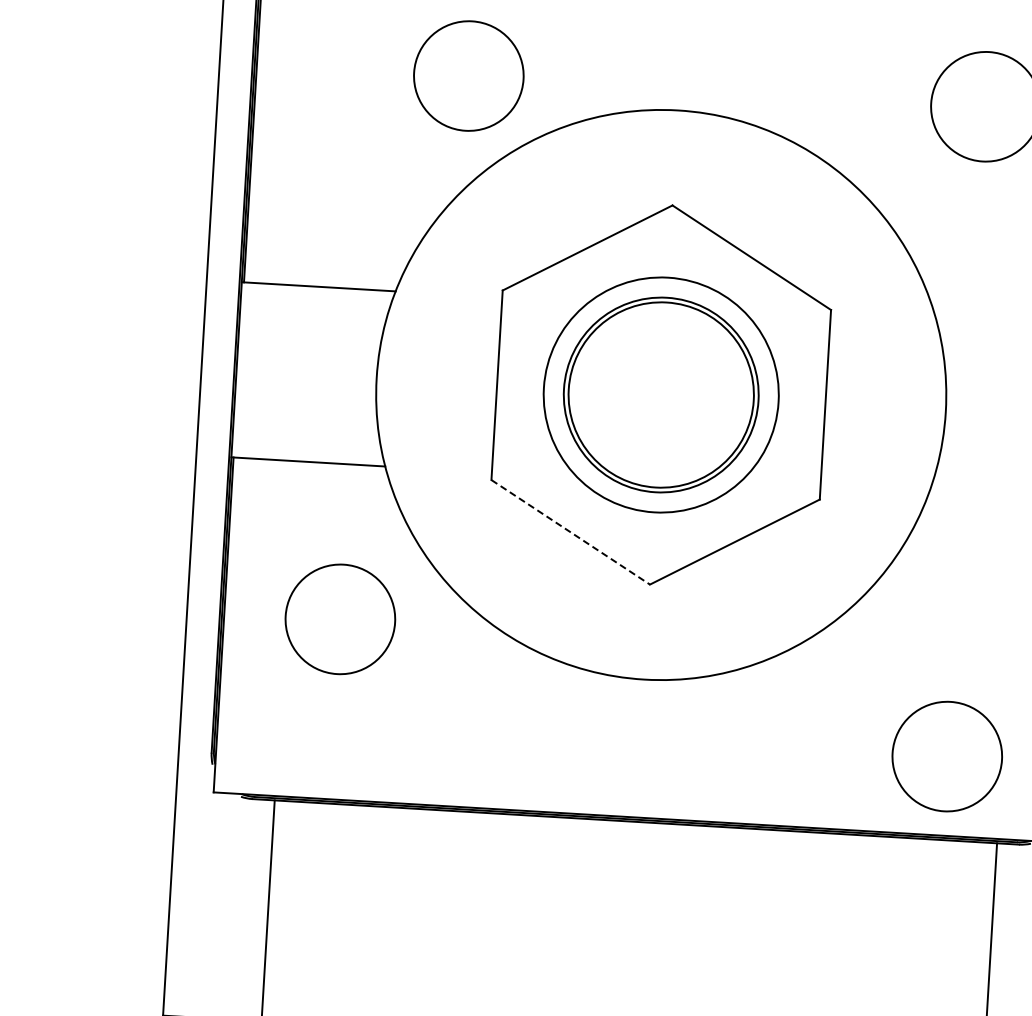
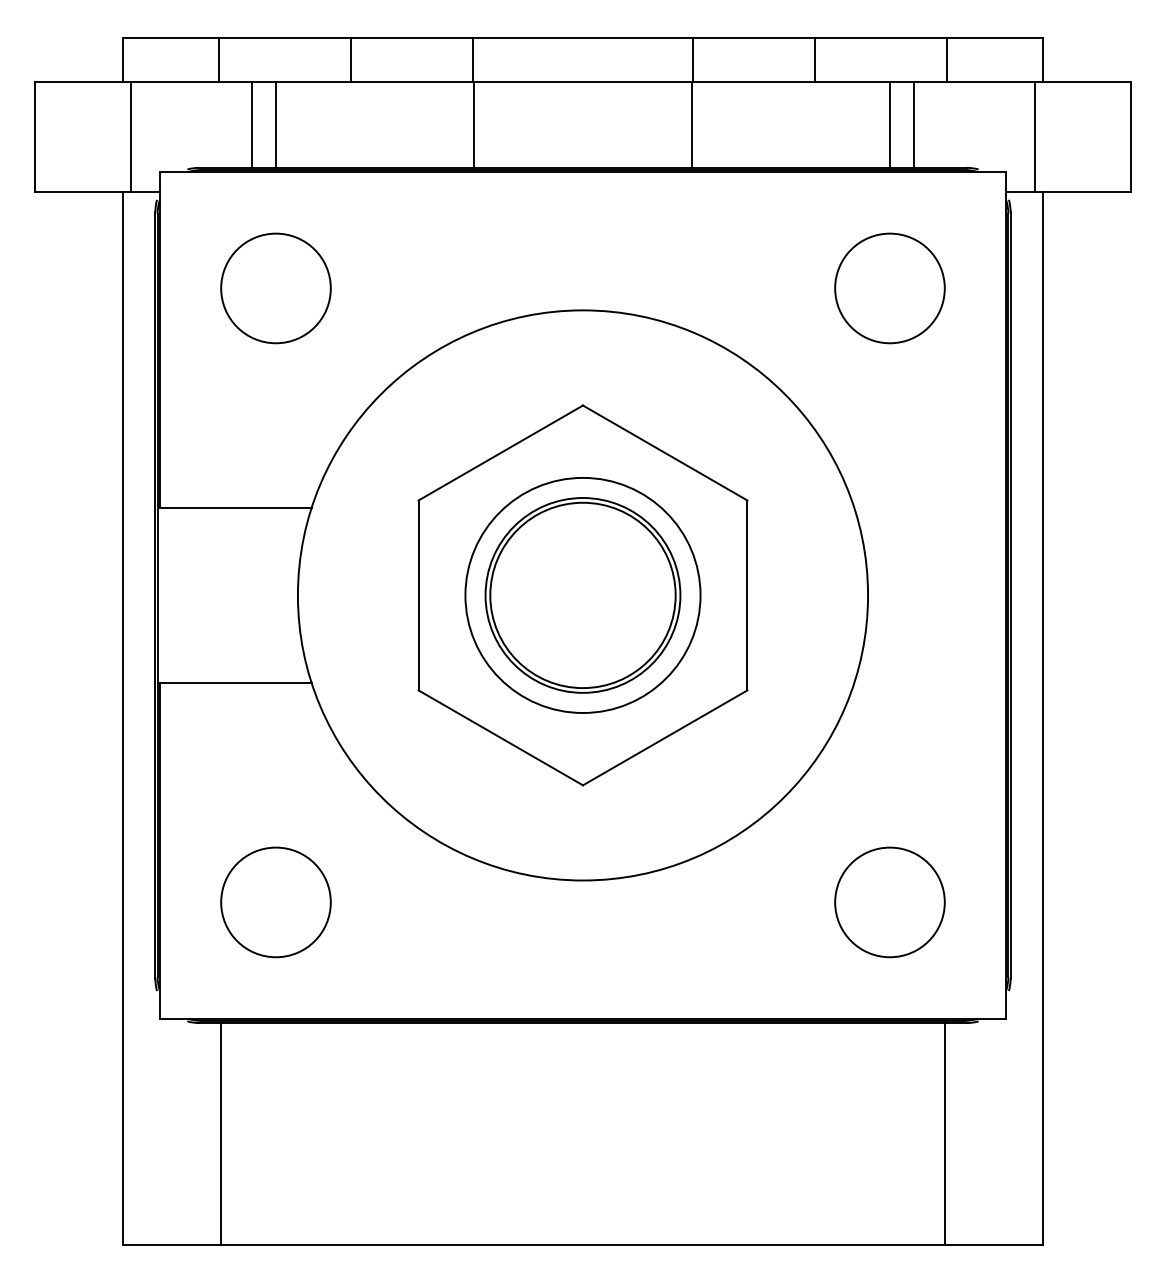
circle: (468, 76) -> (275, 288), moved
line: (570, 531) -> (500, 737), dashed -> solid
circle: (339, 619) -> (275, 902), moved
circle: (946, 756) -> (889, 902), moved

